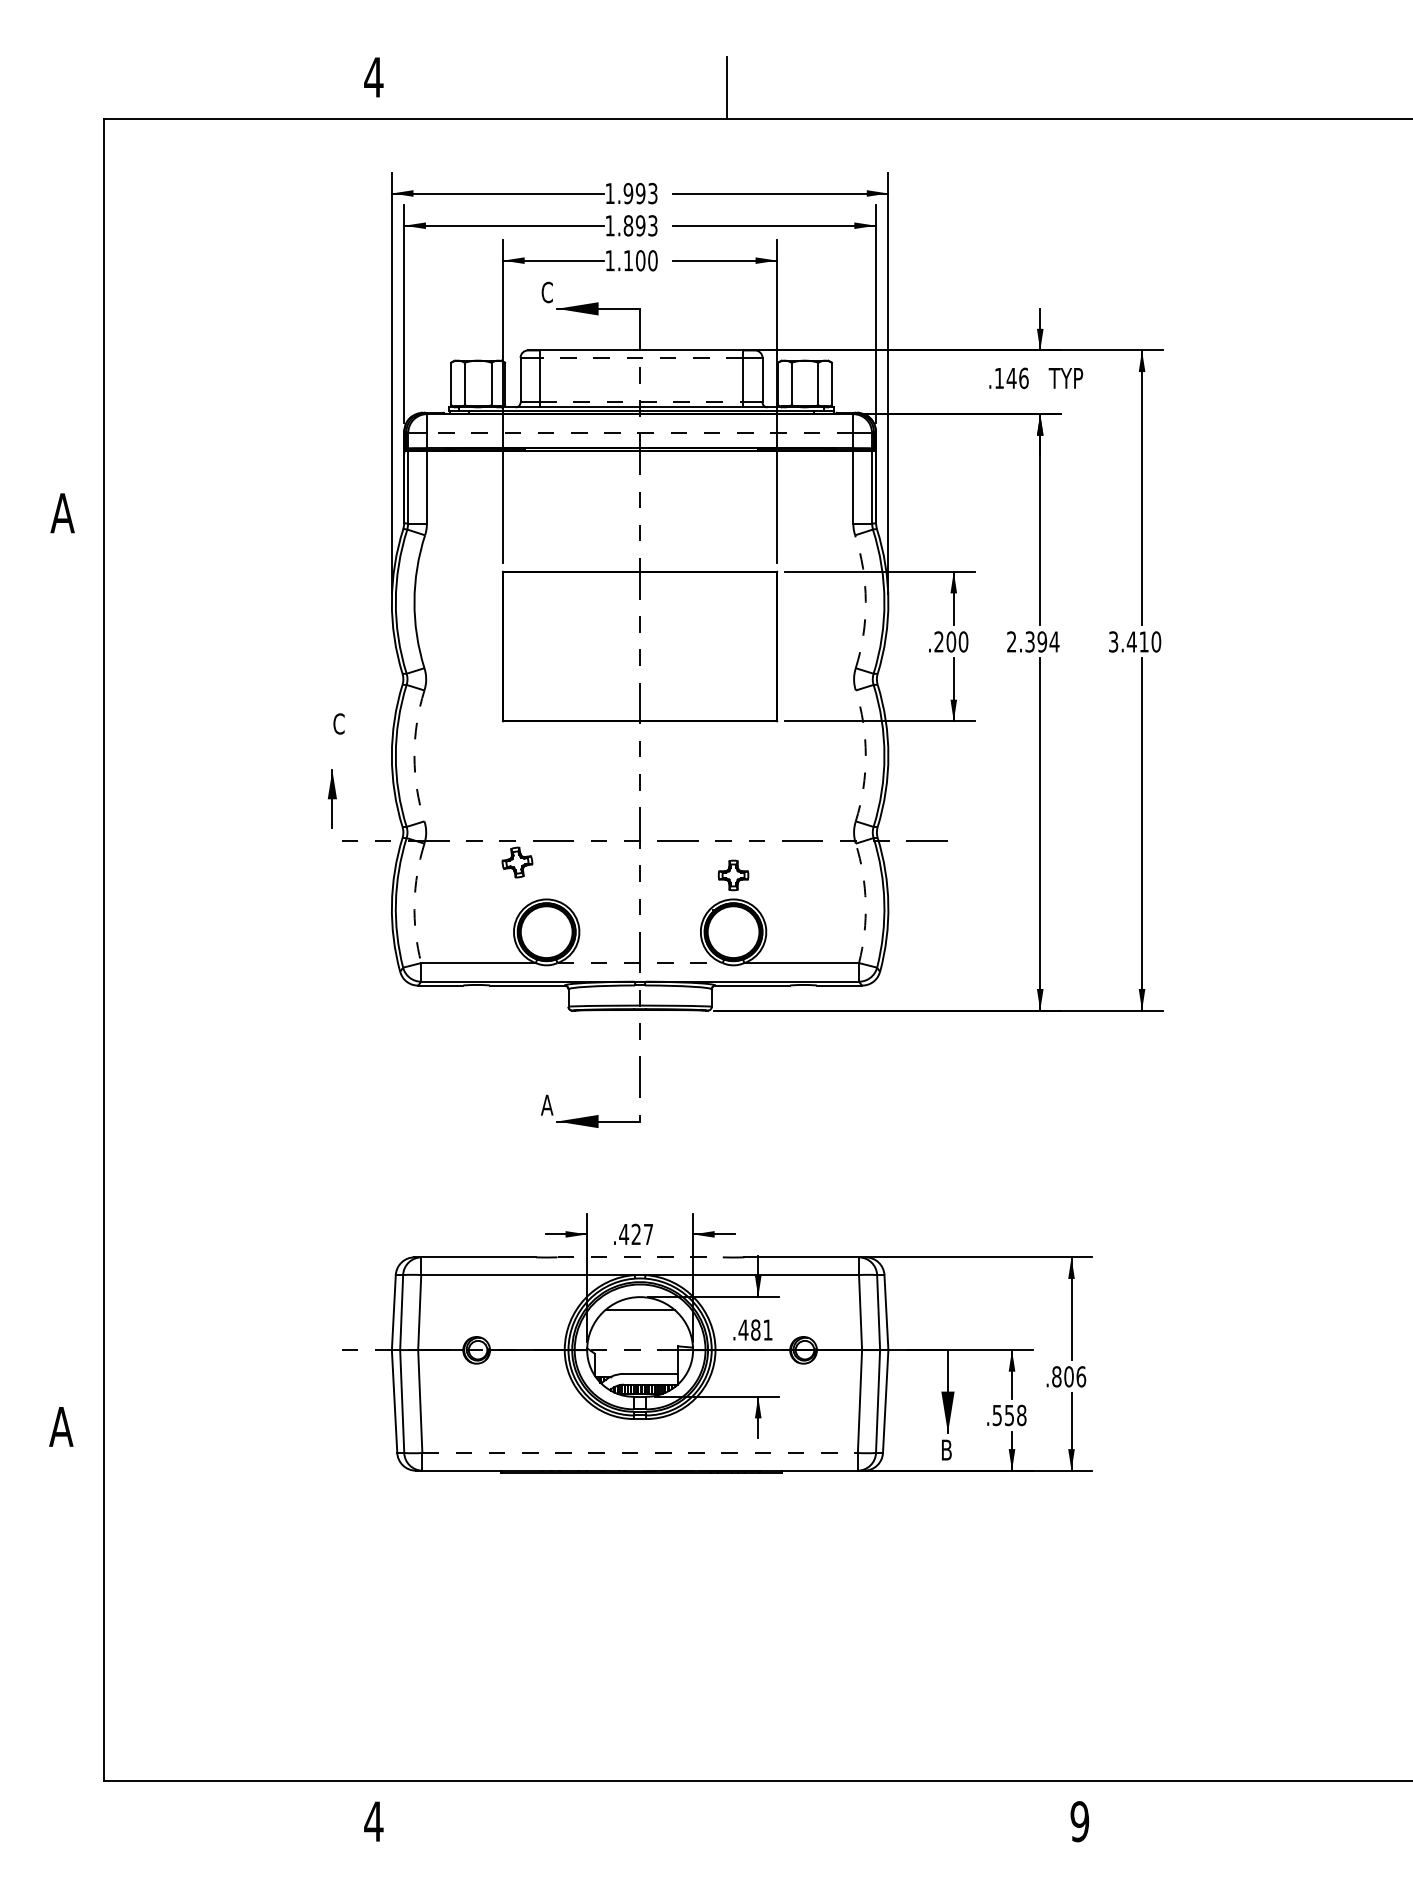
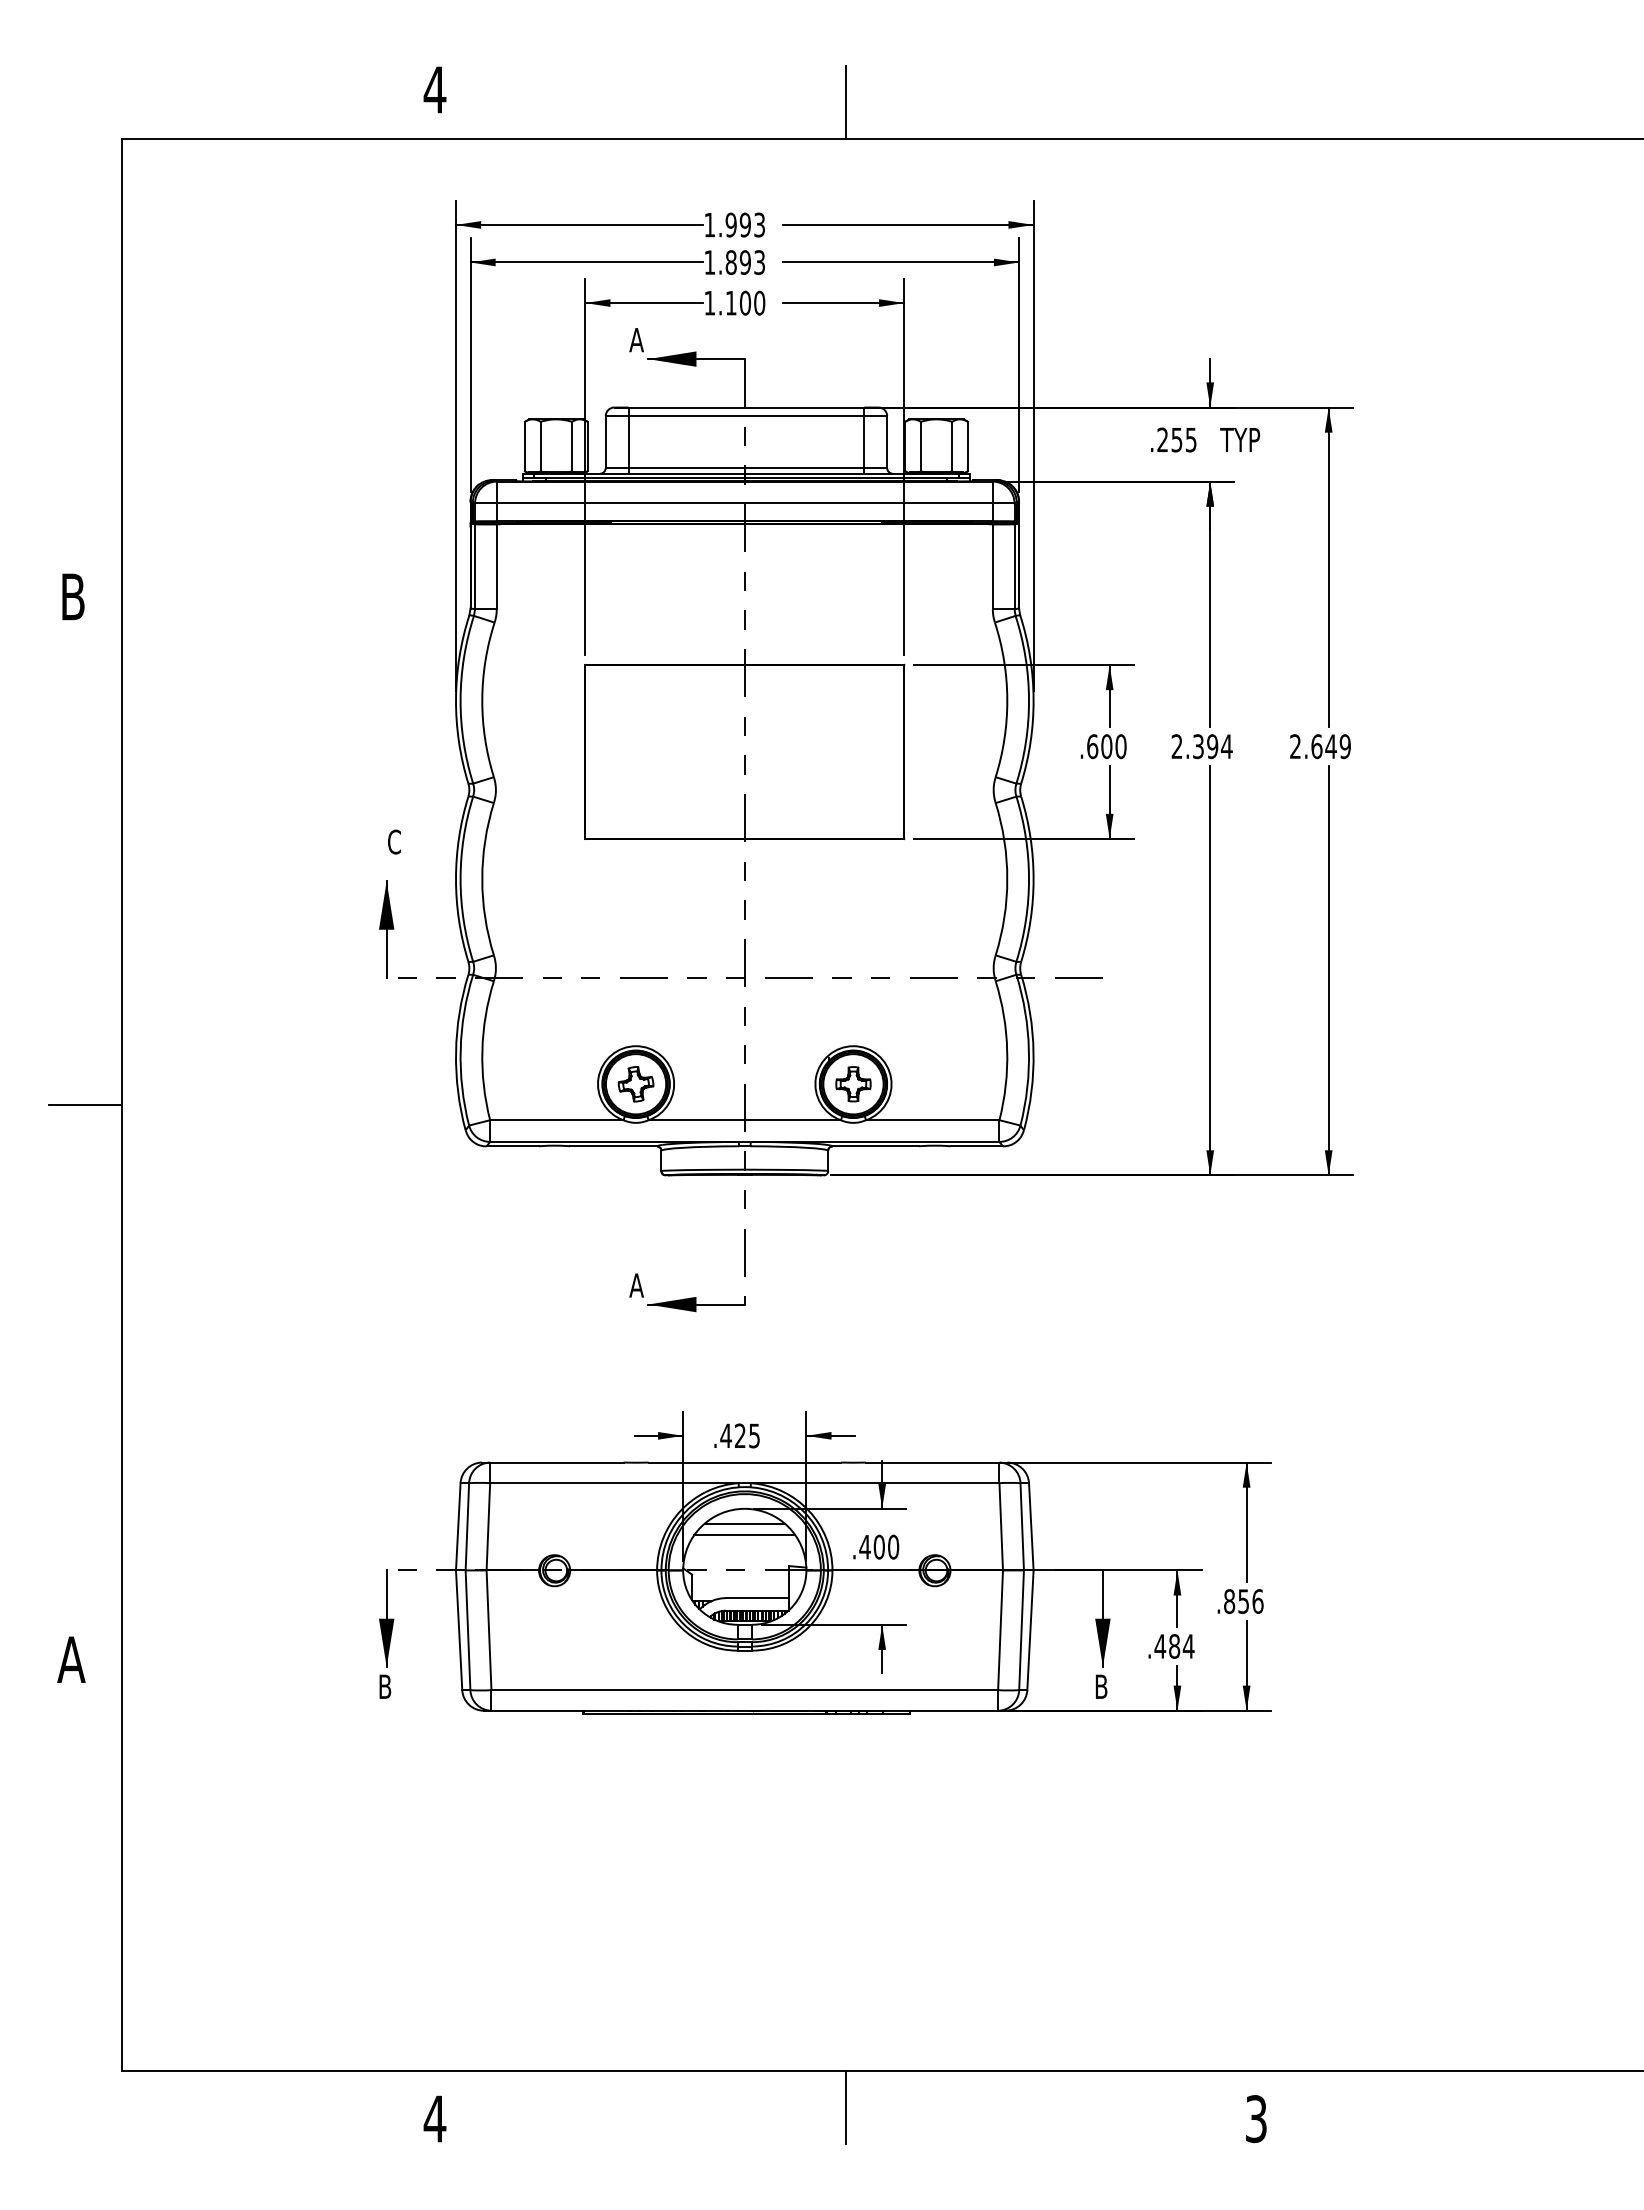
text: (547, 291) -> (636, 339), C -> A
line: (641, 358) -> (746, 416), dashed -> solid
text: (1011, 377) -> (1176, 439), .146 -> .255
line: (641, 402) -> (746, 468), dashed -> solid
line: (639, 432) -> (744, 503), dashed -> solid
text: (62, 512) -> (72, 596), A -> B
arc: (865, 601) -> (1007, 699), dashed -> solid
text: (939, 641) -> (1092, 746), .200 -> .600
text: (1135, 641) -> (1320, 746), 3.410 -> 2.649
arc: (414, 756) -> (482, 879), dashed -> solid
arc: (865, 756) -> (1007, 879), dashed -> solid
part: (332, 799) -> (386, 929), size x1.43
part: (516, 862) -> (635, 1084), moved
part: (733, 875) -> (853, 1084), moved
arc: (414, 903) -> (482, 1050), dashed -> solid
arc: (865, 903) -> (1007, 1050), dashed -> solid
line: (73, 950) -> (85, 1105), added
line: (640, 963) -> (745, 1120), dashed -> solid
text: (648, 1234) -> (754, 1435), .427 -> .425
line: (640, 1257) -> (745, 1462), dashed -> solid
line: (639, 1320) -> (744, 1535), added
text: (761, 1329) -> (886, 1546), .481 -> .400
text: (1068, 1376) -> (1243, 1601), .806 -> .856
part: (332, 1404) -> (386, 1633), added
text: (1009, 1415) -> (1174, 1646), .558 -> .484
line: (640, 1453) -> (745, 1690), dashed -> solid
line: (727, 1811) -> (846, 2107), added
text: (1079, 1821) -> (1256, 2118), 9 -> 3

